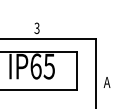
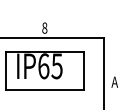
text: (36, 27) -> (44, 27), 3 -> 8

